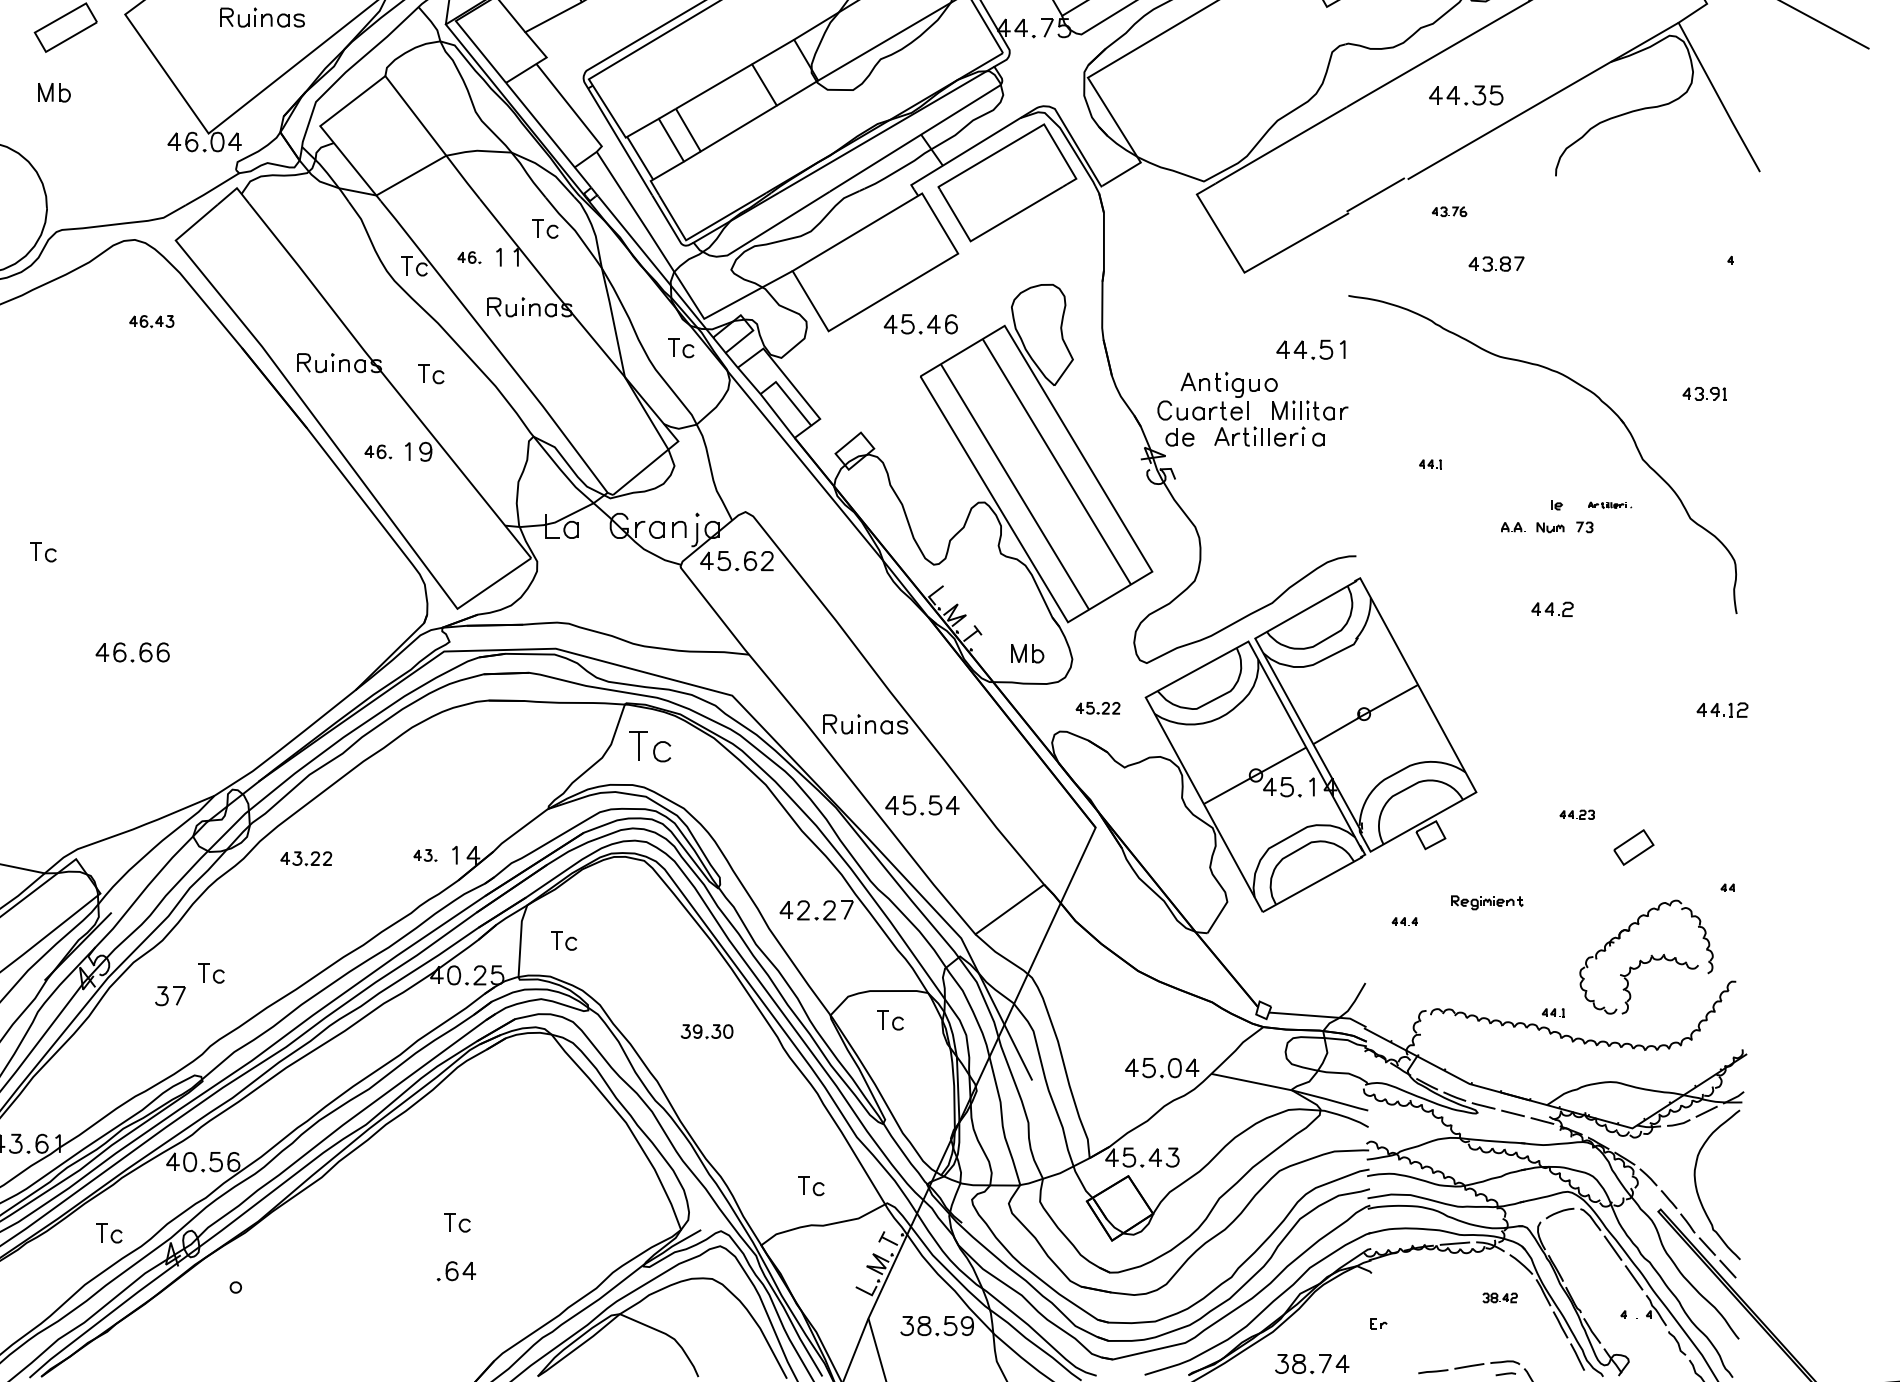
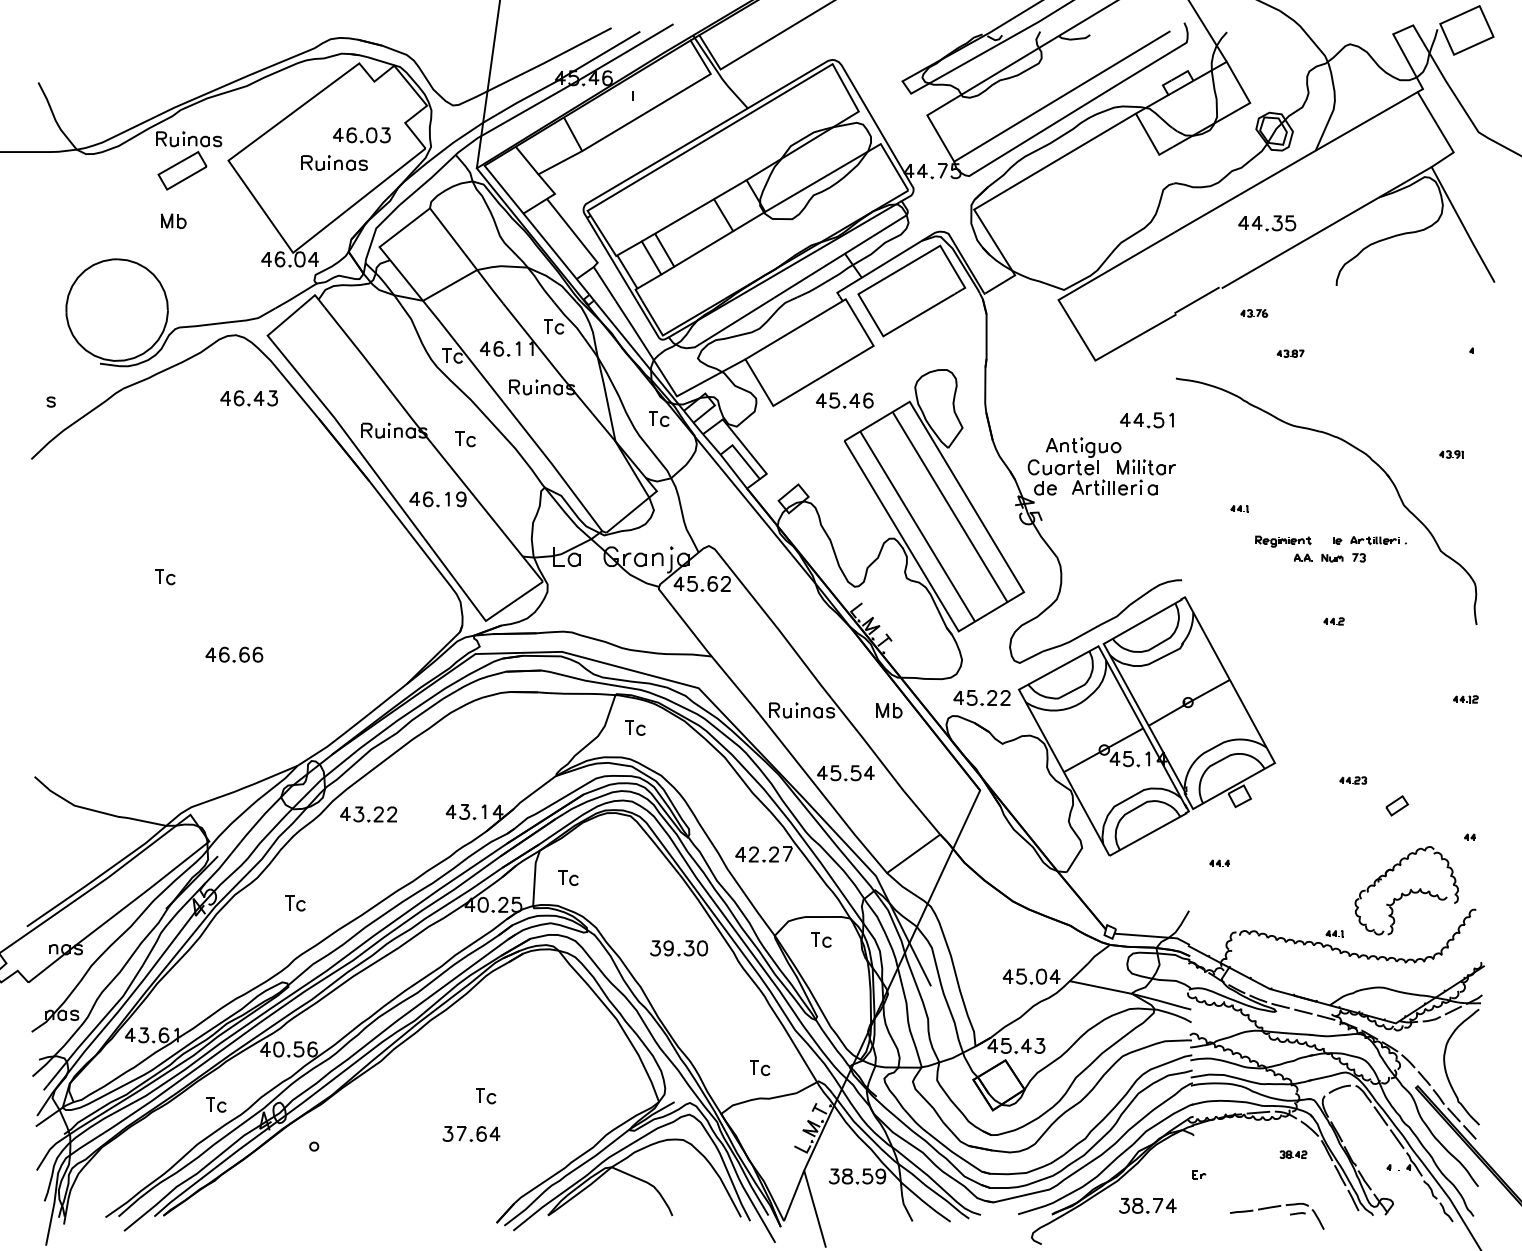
part: (468, 257) -> (494, 348), size x1.67
part: (1496, 263) -> (1290, 353), size x0.62
part: (151, 321) -> (248, 398), size x1.67
part: (1704, 393) -> (1451, 454), size x0.71
part: (378, 452) -> (424, 499), size x1.43
part: (1609, 504) -> (1378, 540), size x1.67
part: (1551, 609) -> (1333, 621), size x0.62
part: (1027, 653) -> (889, 710), moved
part: (1097, 707) -> (981, 697), size x1.67
part: (1722, 710) -> (1465, 699), size x0.62
part: (650, 746) -> (635, 727), size x0.62
part: (1634, 847) -> (1397, 805), size x0.71
part: (424, 854) -> (460, 811), size x1.67
part: (305, 858) -> (368, 814), size x1.43
part: (1487, 902) -> (1283, 541), moved
part: (170, 995) -> (454, 1133), moved
part: (707, 1031) -> (679, 948), size x1.43

